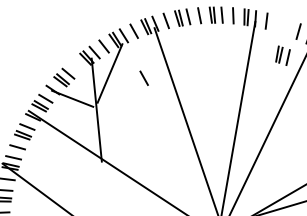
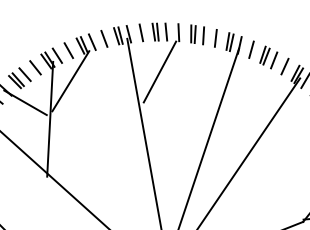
line: (187, 53) -> (159, 72), added
part: (282, 55) -> (268, 57), moved
line: (76, 66) -> (35, 67), added
line: (143, 77) -> (106, 91), removed

